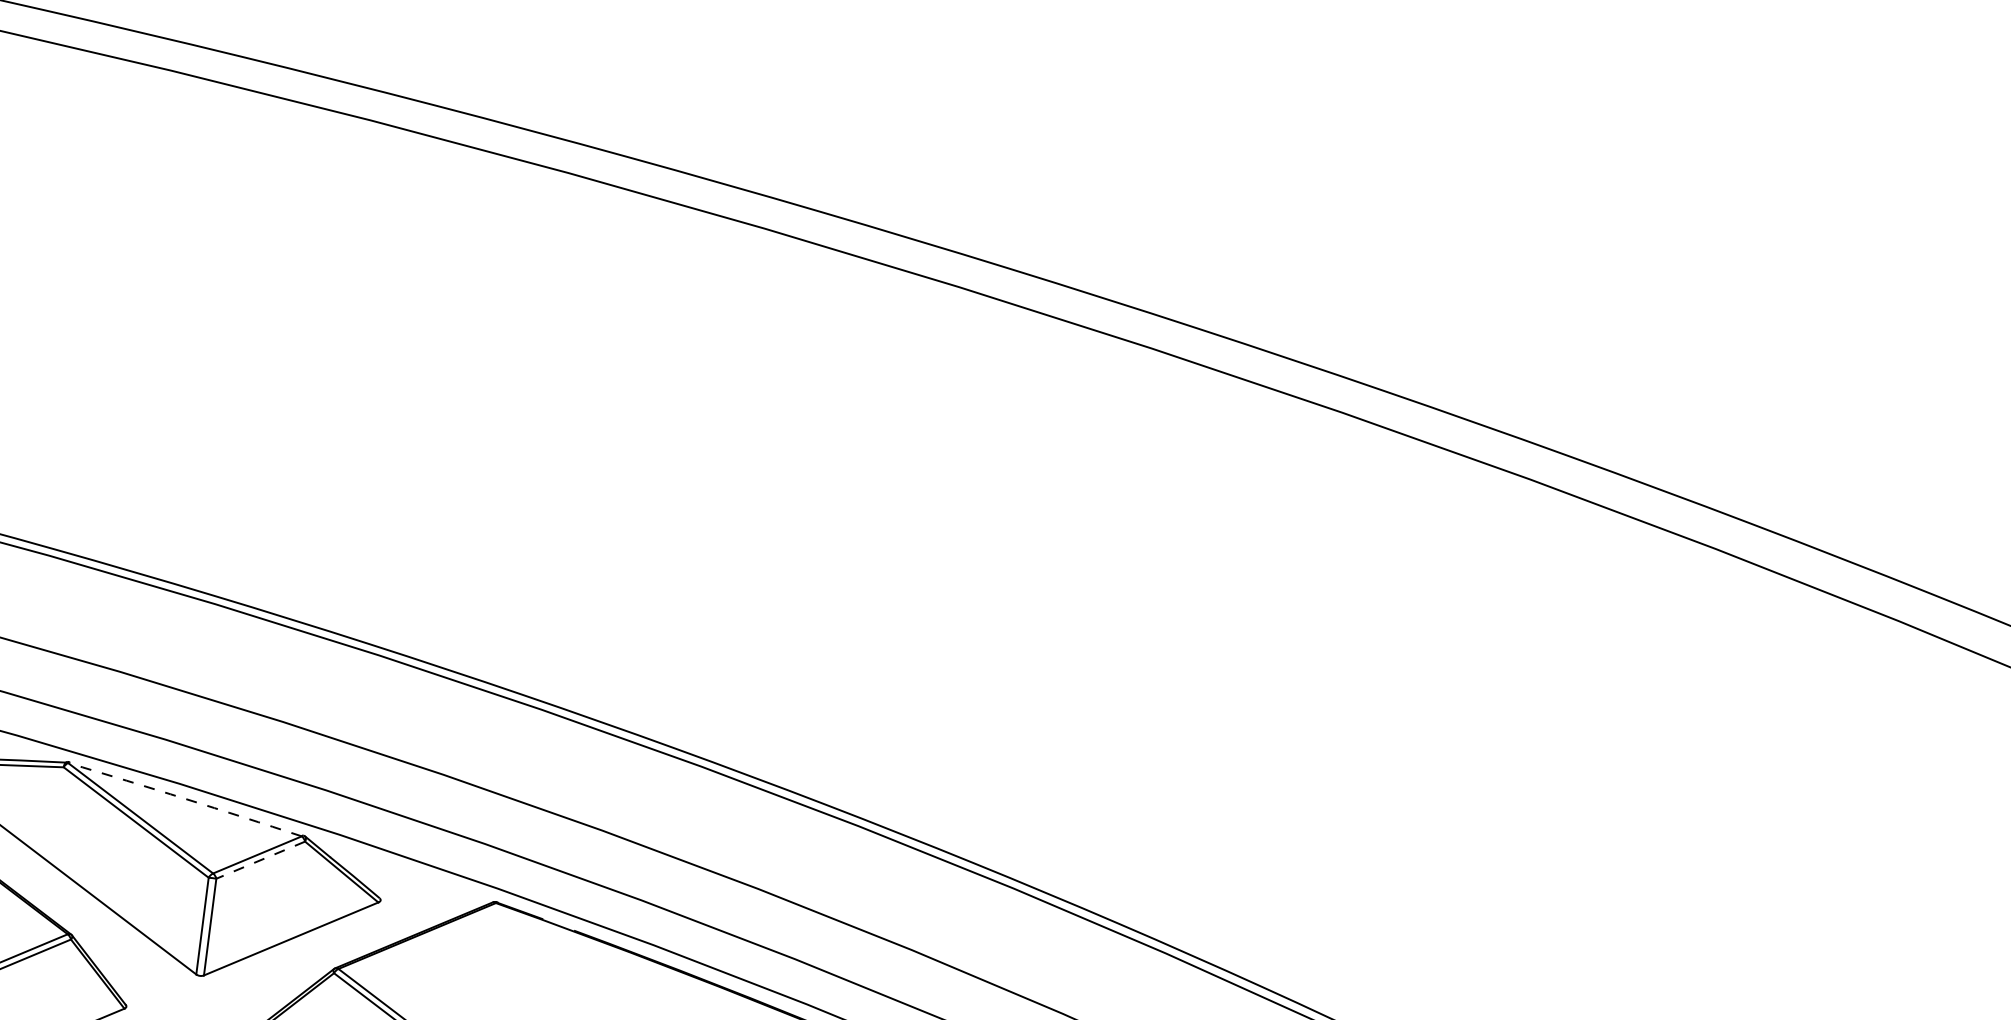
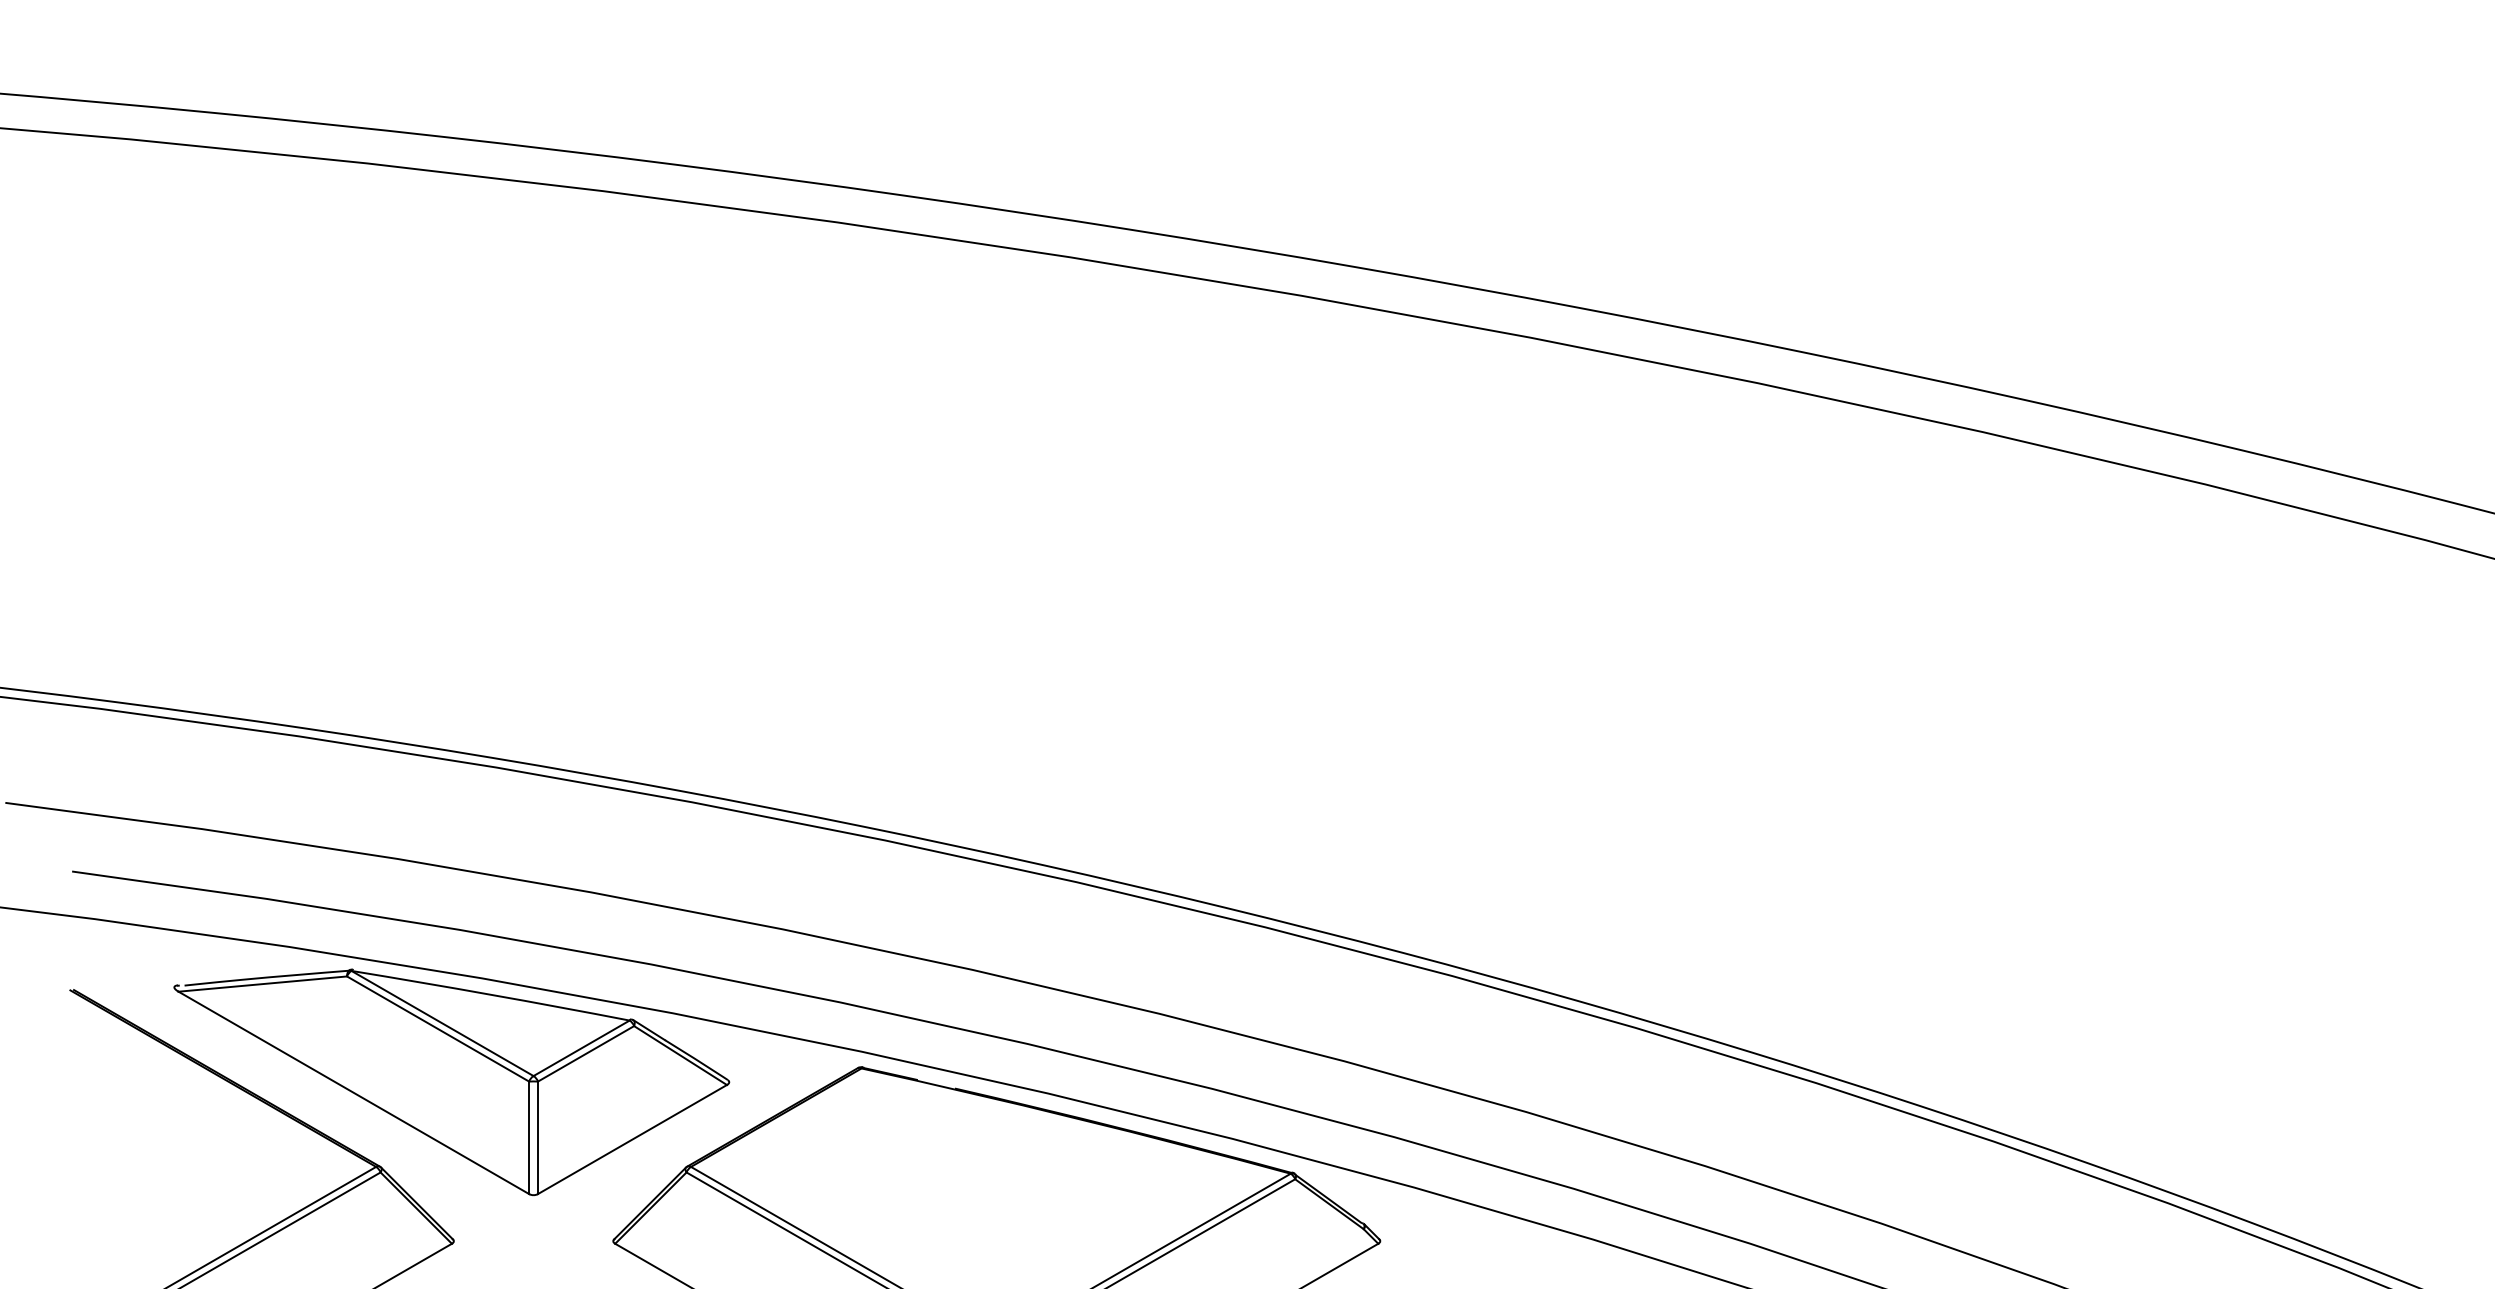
arc: (185, 798) -> (490, 994), dashed -> solid
line: (260, 860) -> (585, 1054), dashed -> solid

